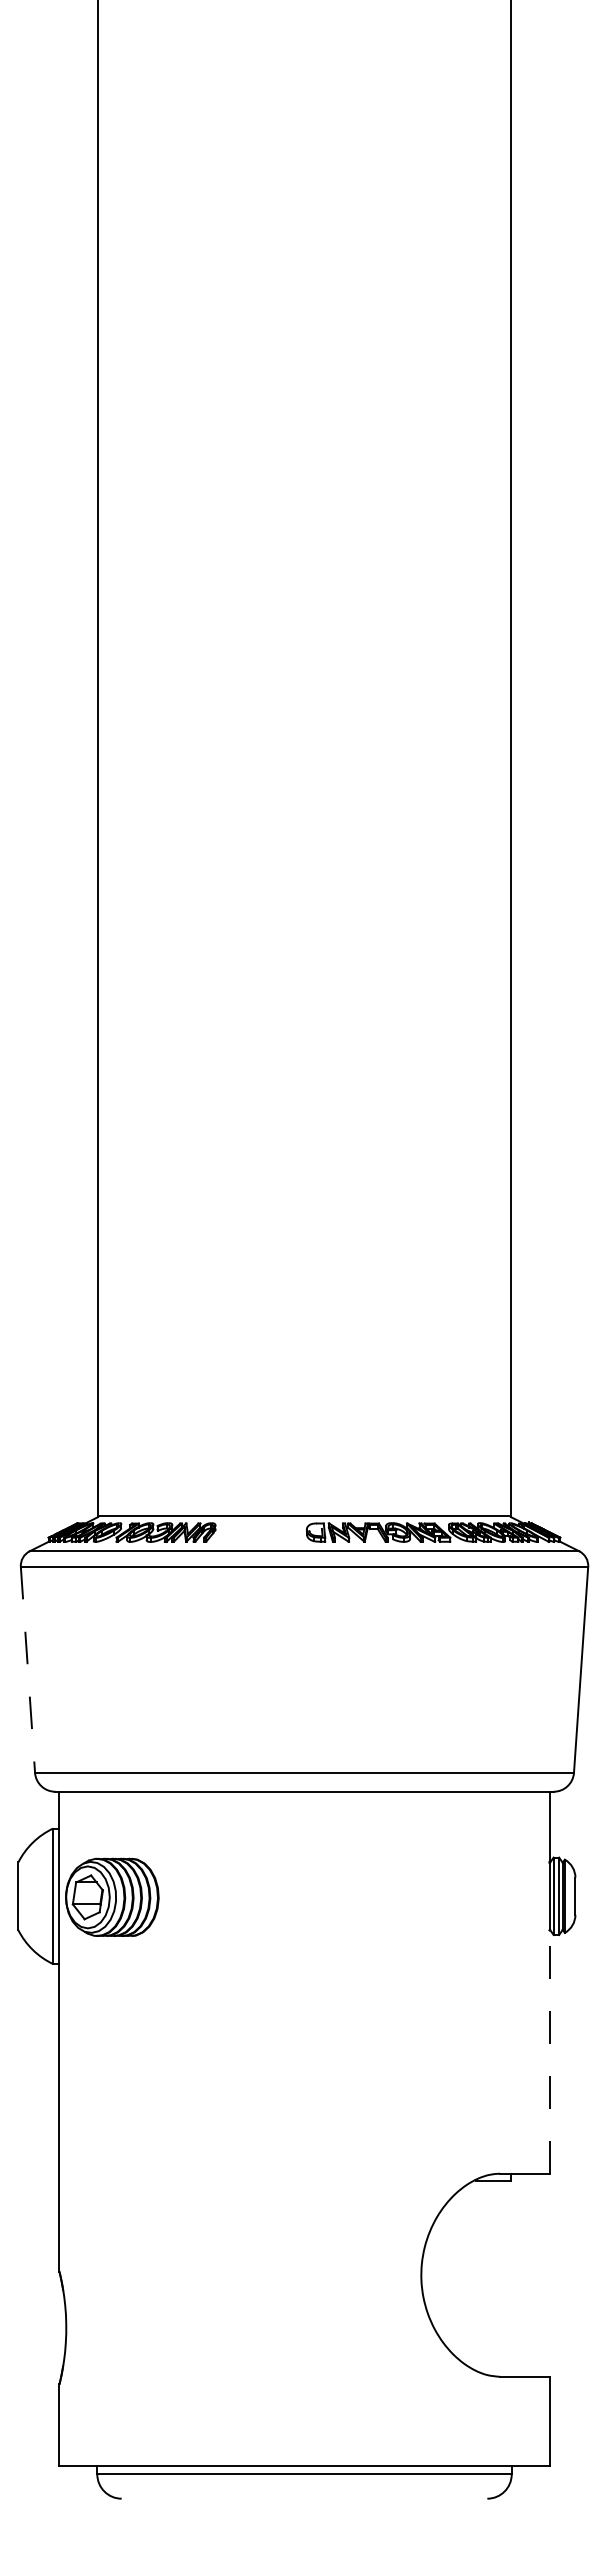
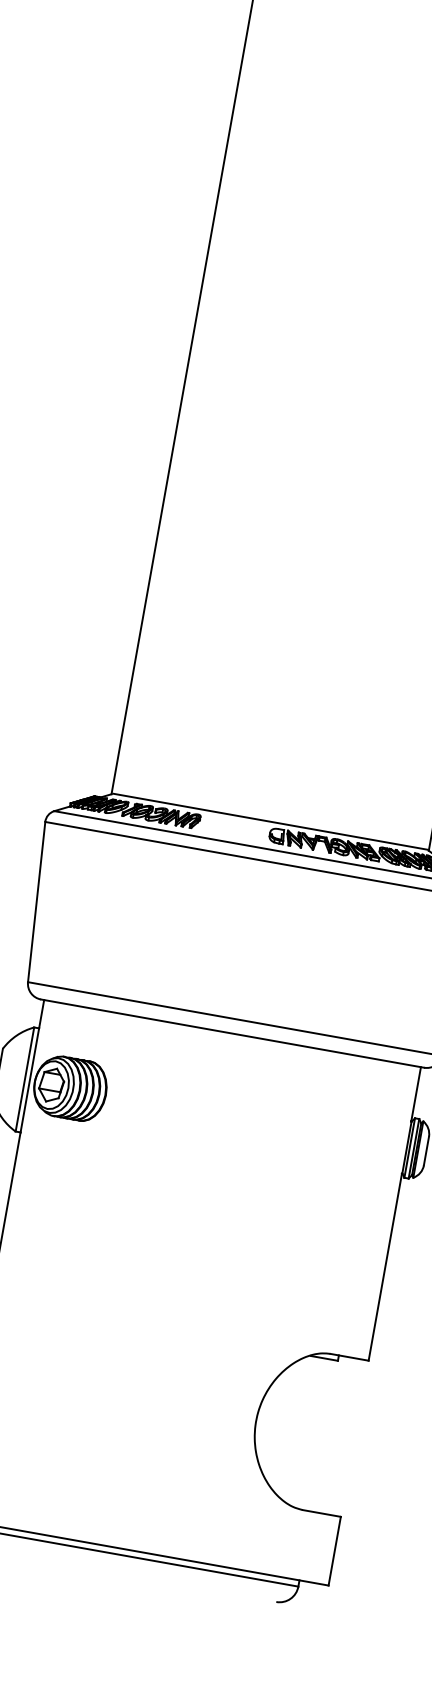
line: (28, 1670) -> (37, 902), dashed -> solid
line: (549, 2052) -> (385, 1267), dashed -> solid

